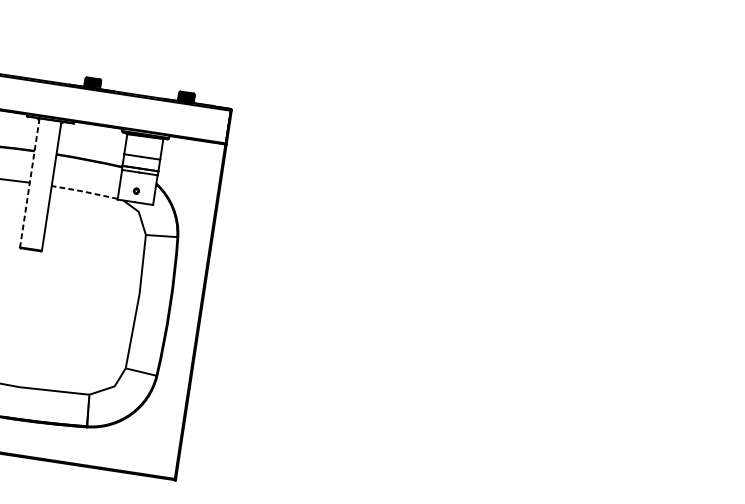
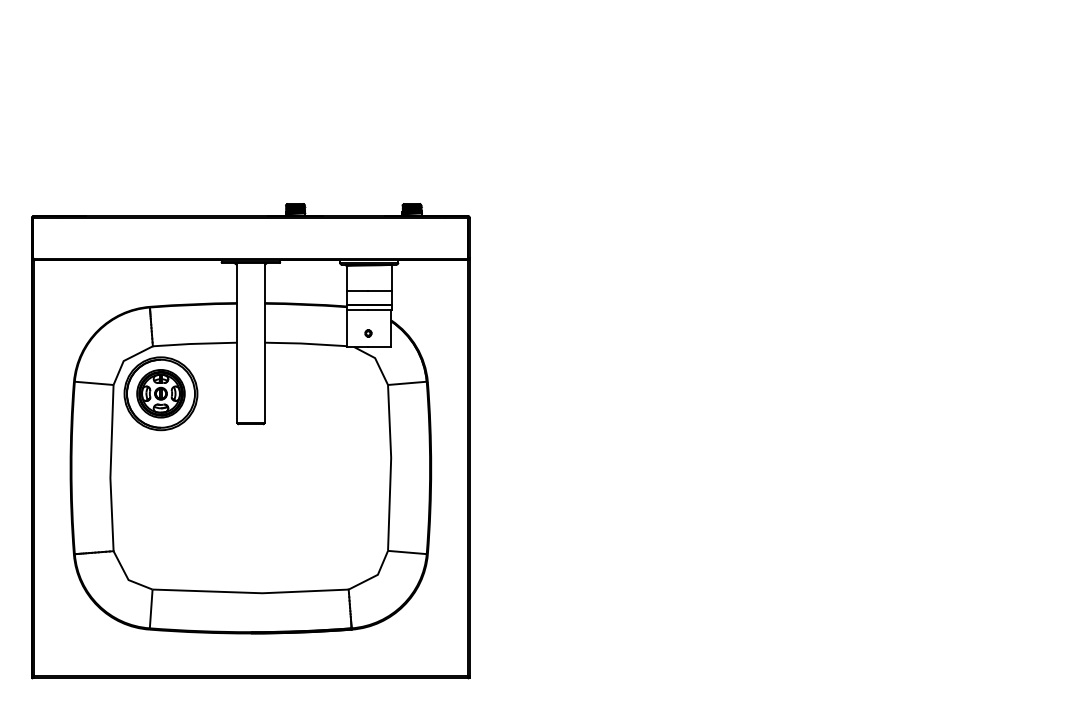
line: (29, 183) -> (237, 343), dashed -> solid
line: (83, 191) -> (304, 343), dashed -> solid

